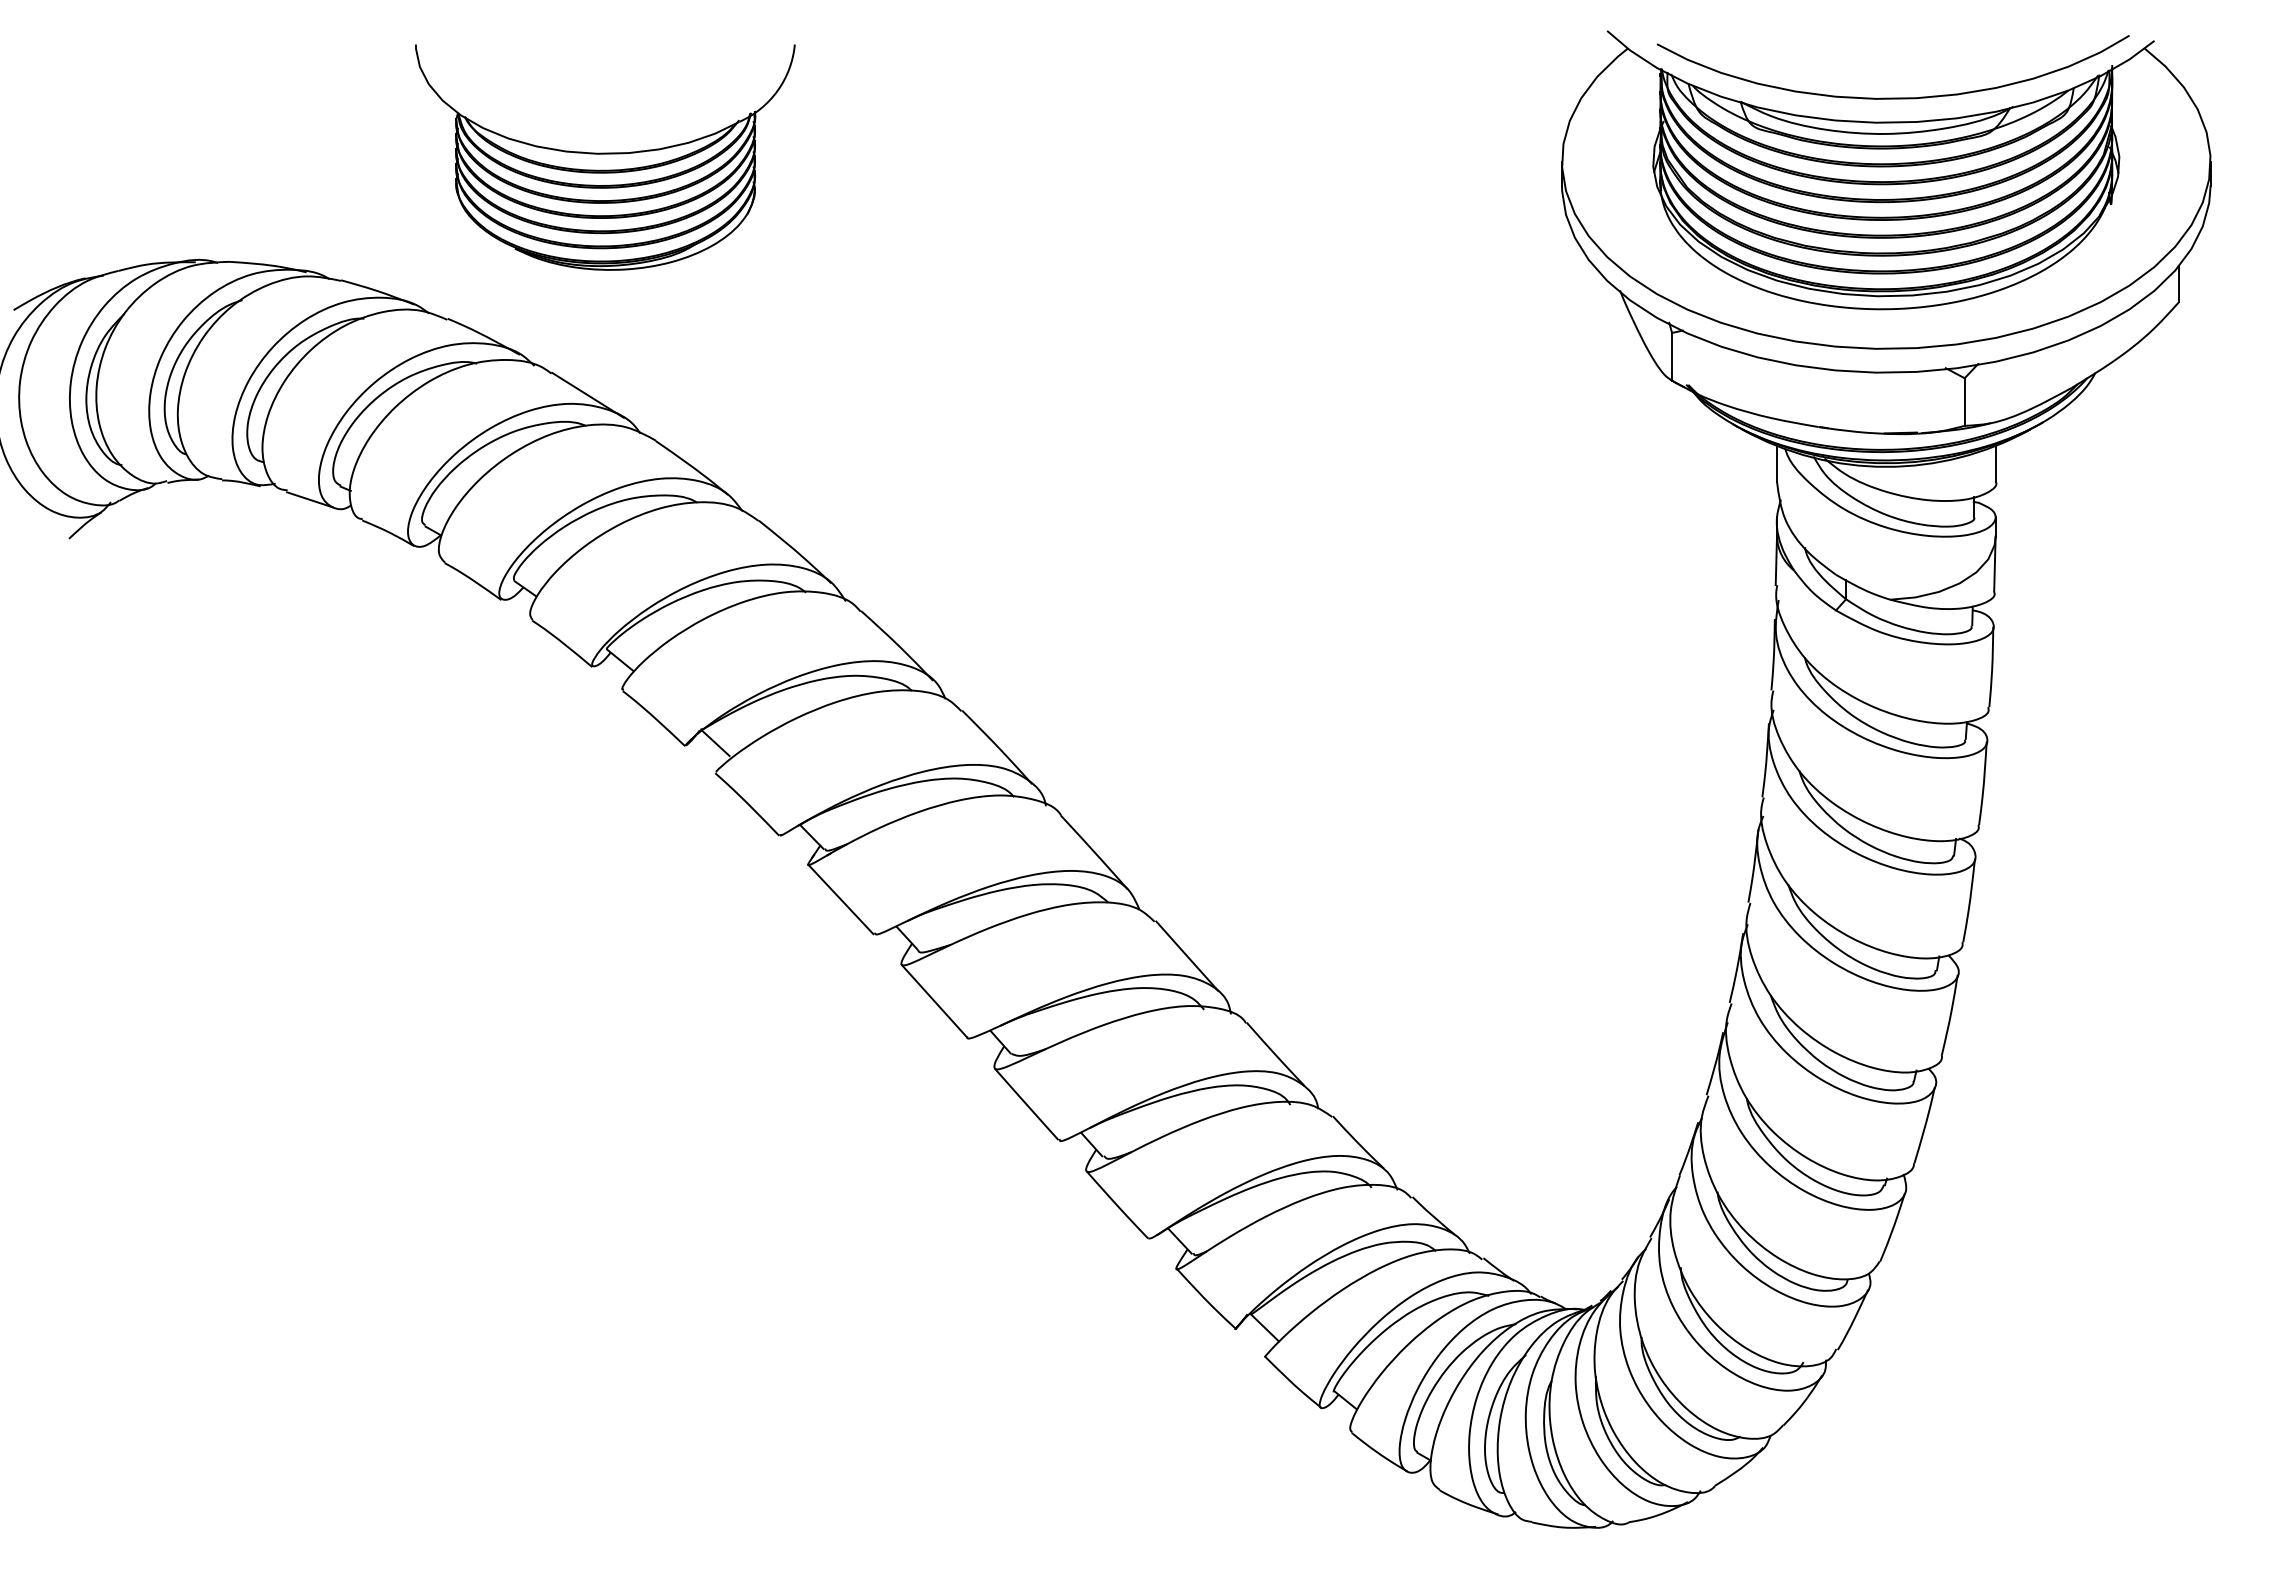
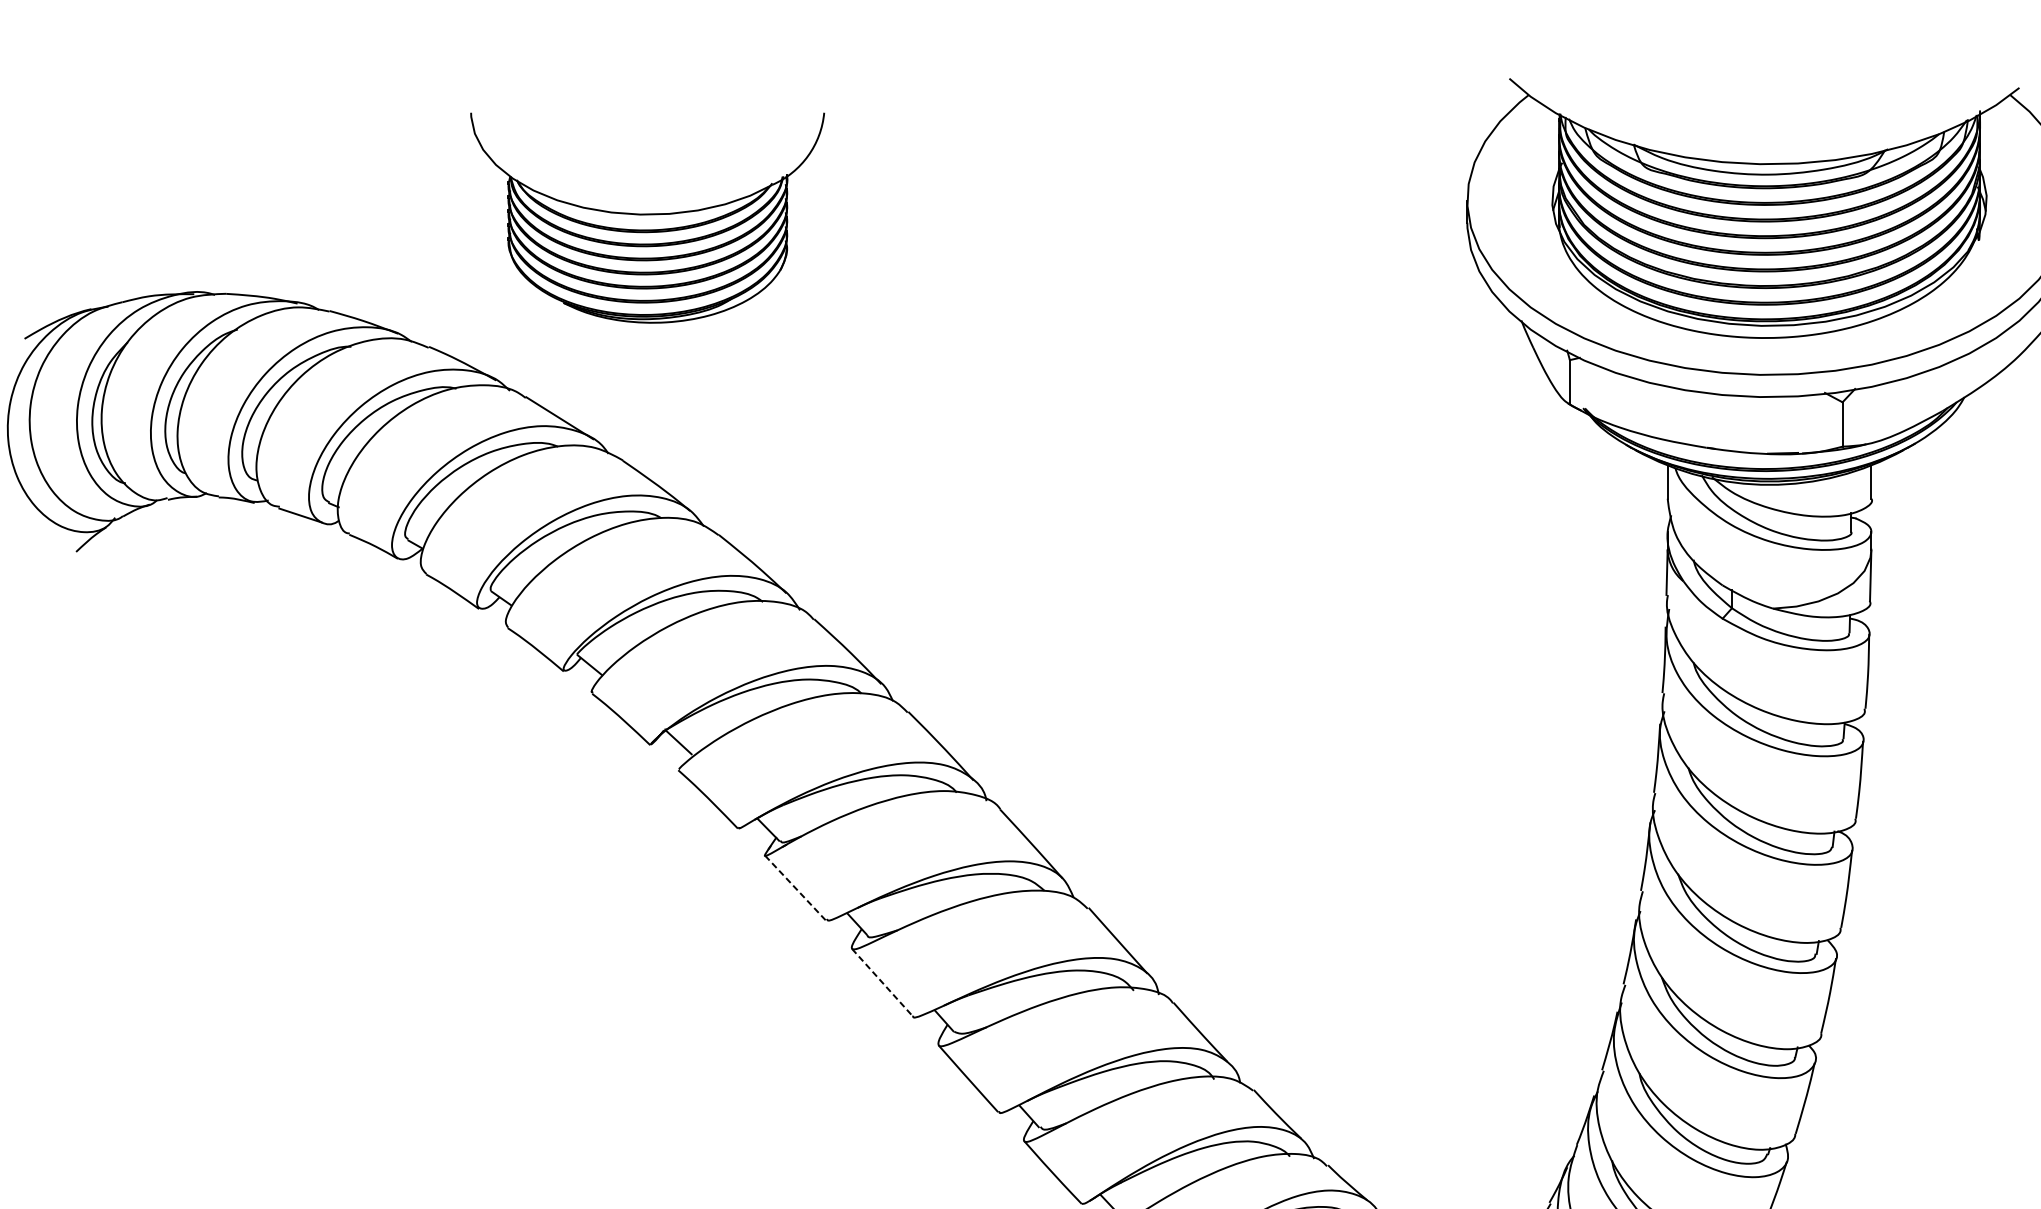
curve: (1892, 97) -> (1775, 140), removed
part: (605, 157) -> (647, 218), moved
line: (841, 899) -> (795, 887), solid -> dashed
line: (934, 1000) -> (882, 982), solid -> dashed

